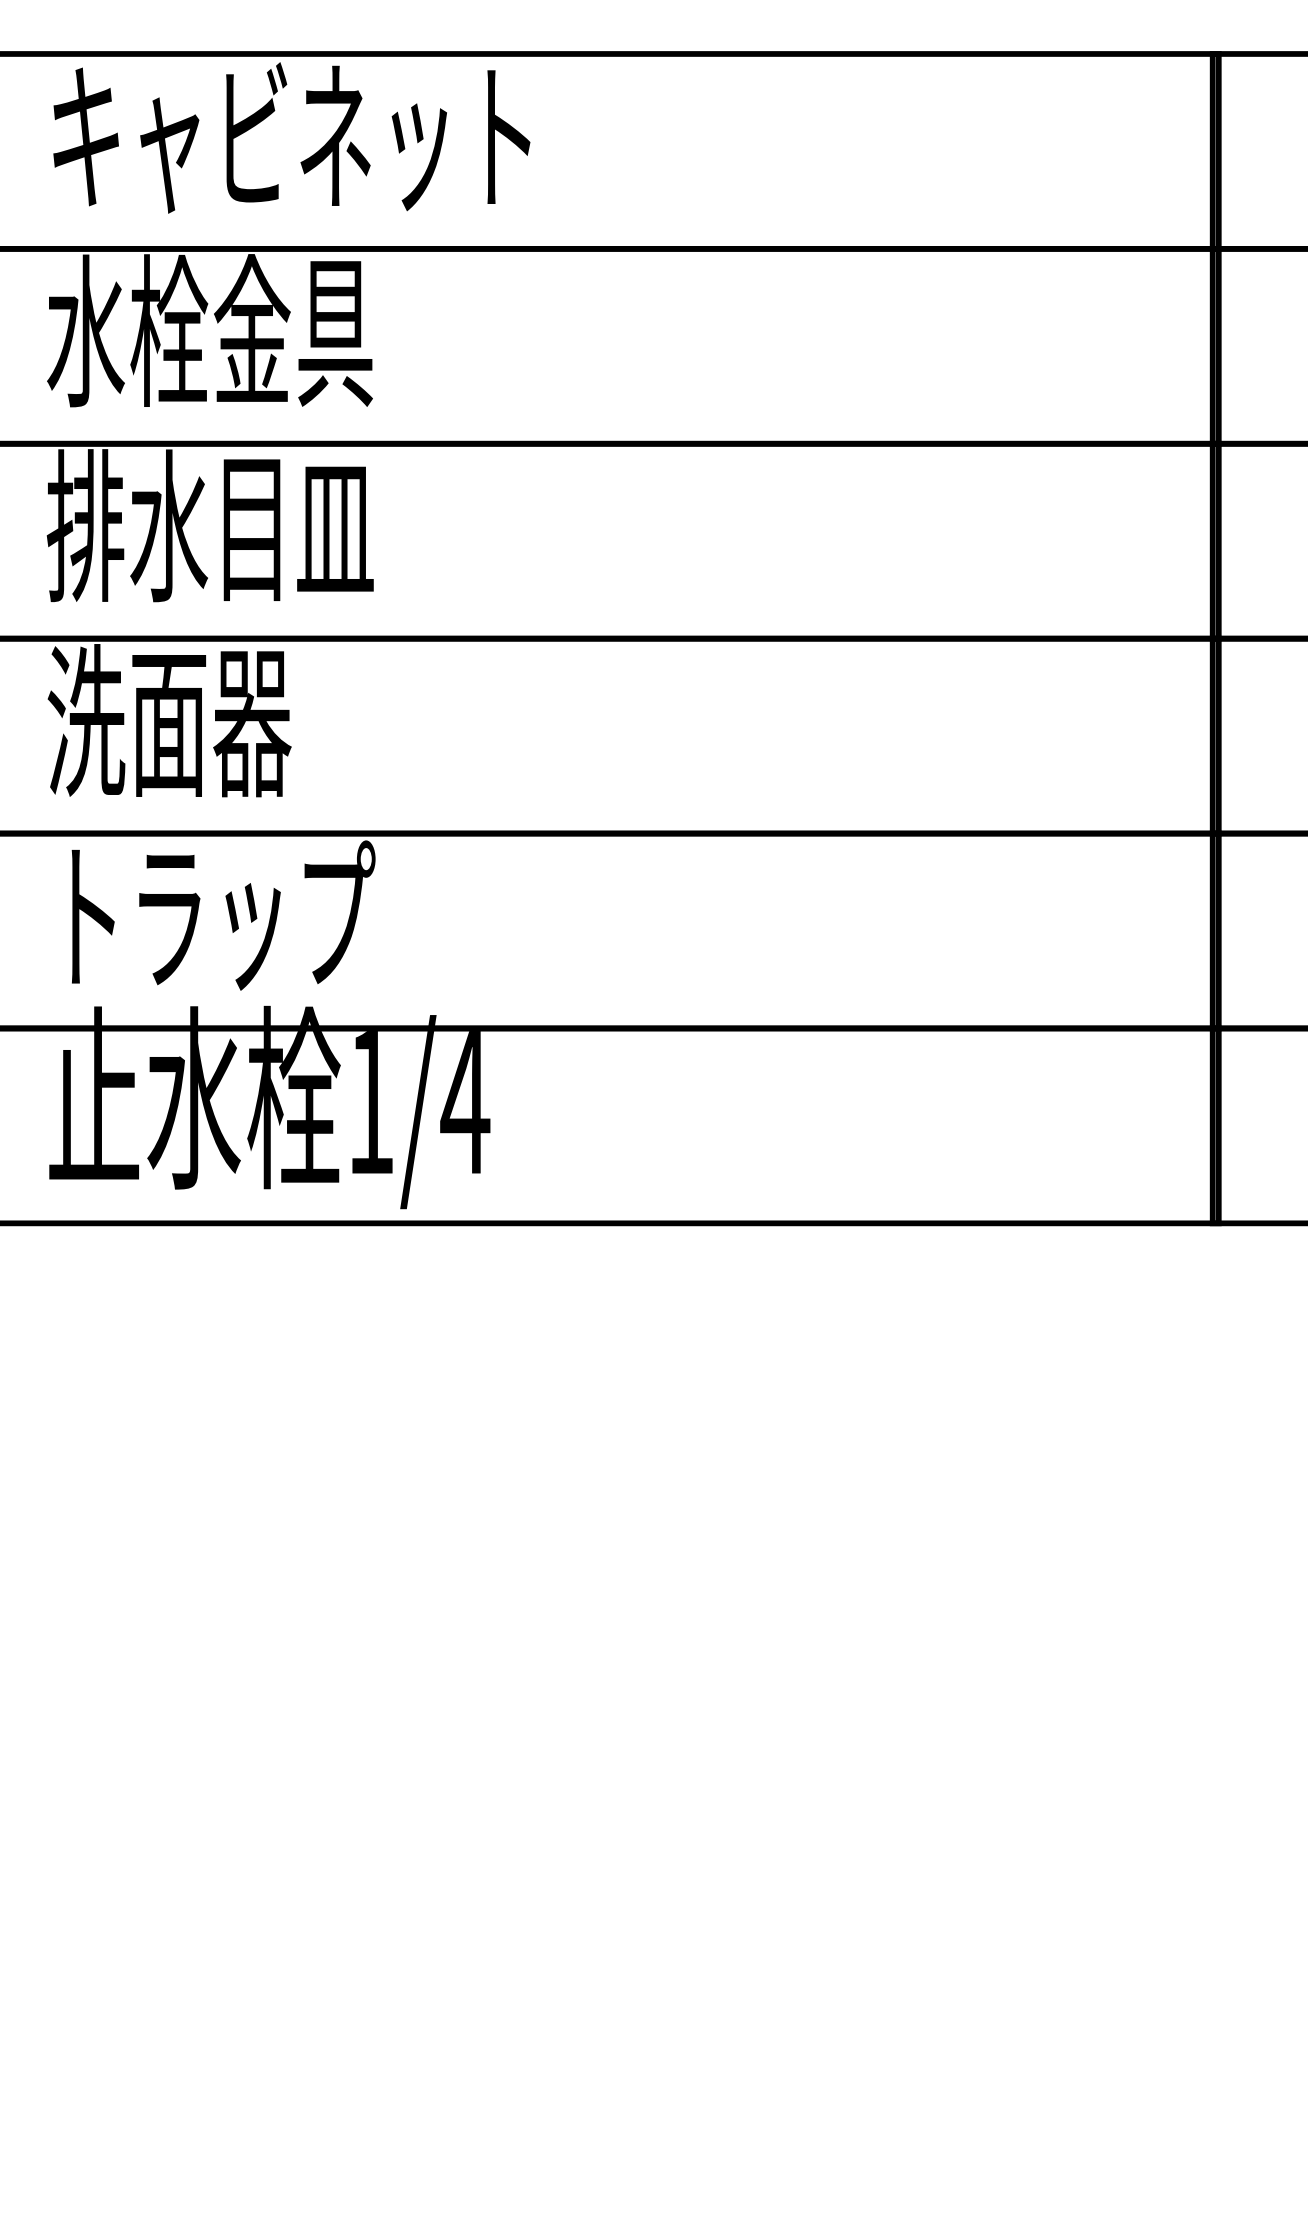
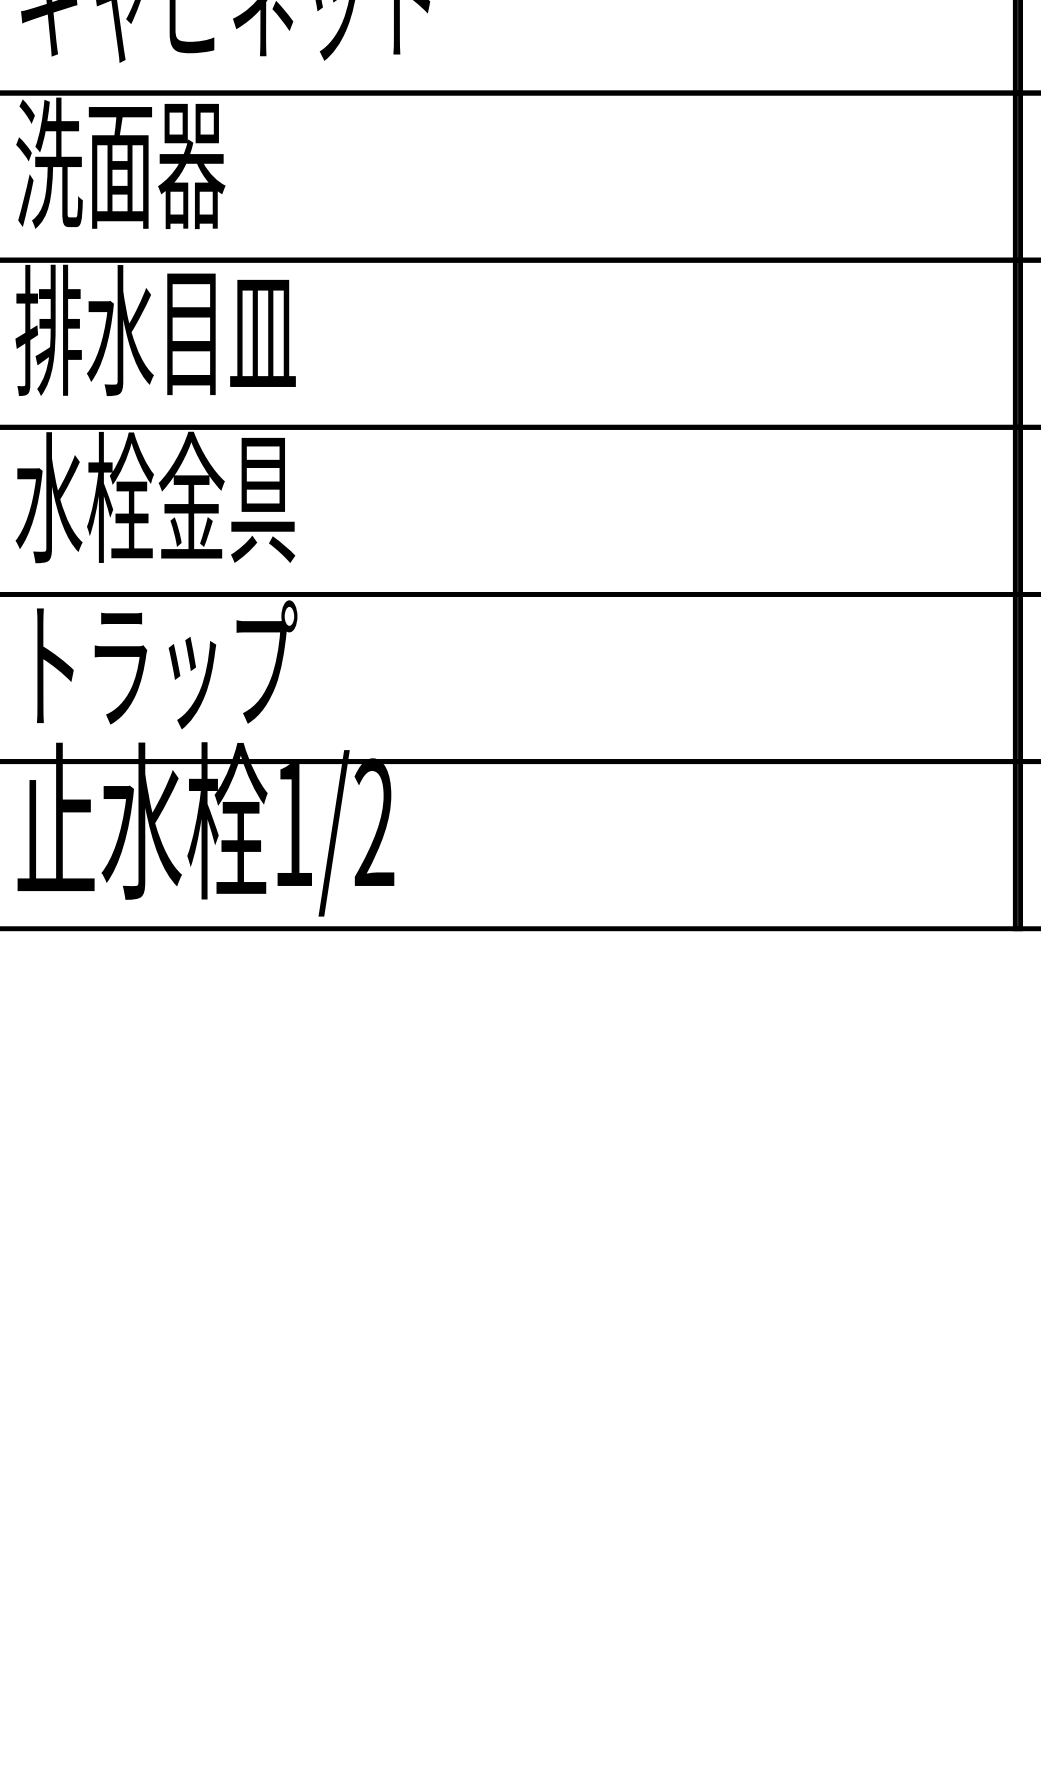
text: (209, 330) -> (154, 163), 水栓金具 -> 洗面器
text: (209, 720) -> (154, 497), 洗面器 -> 水栓金具
text: (465, 1098) -> (374, 821), 1/4 -> 1/2

